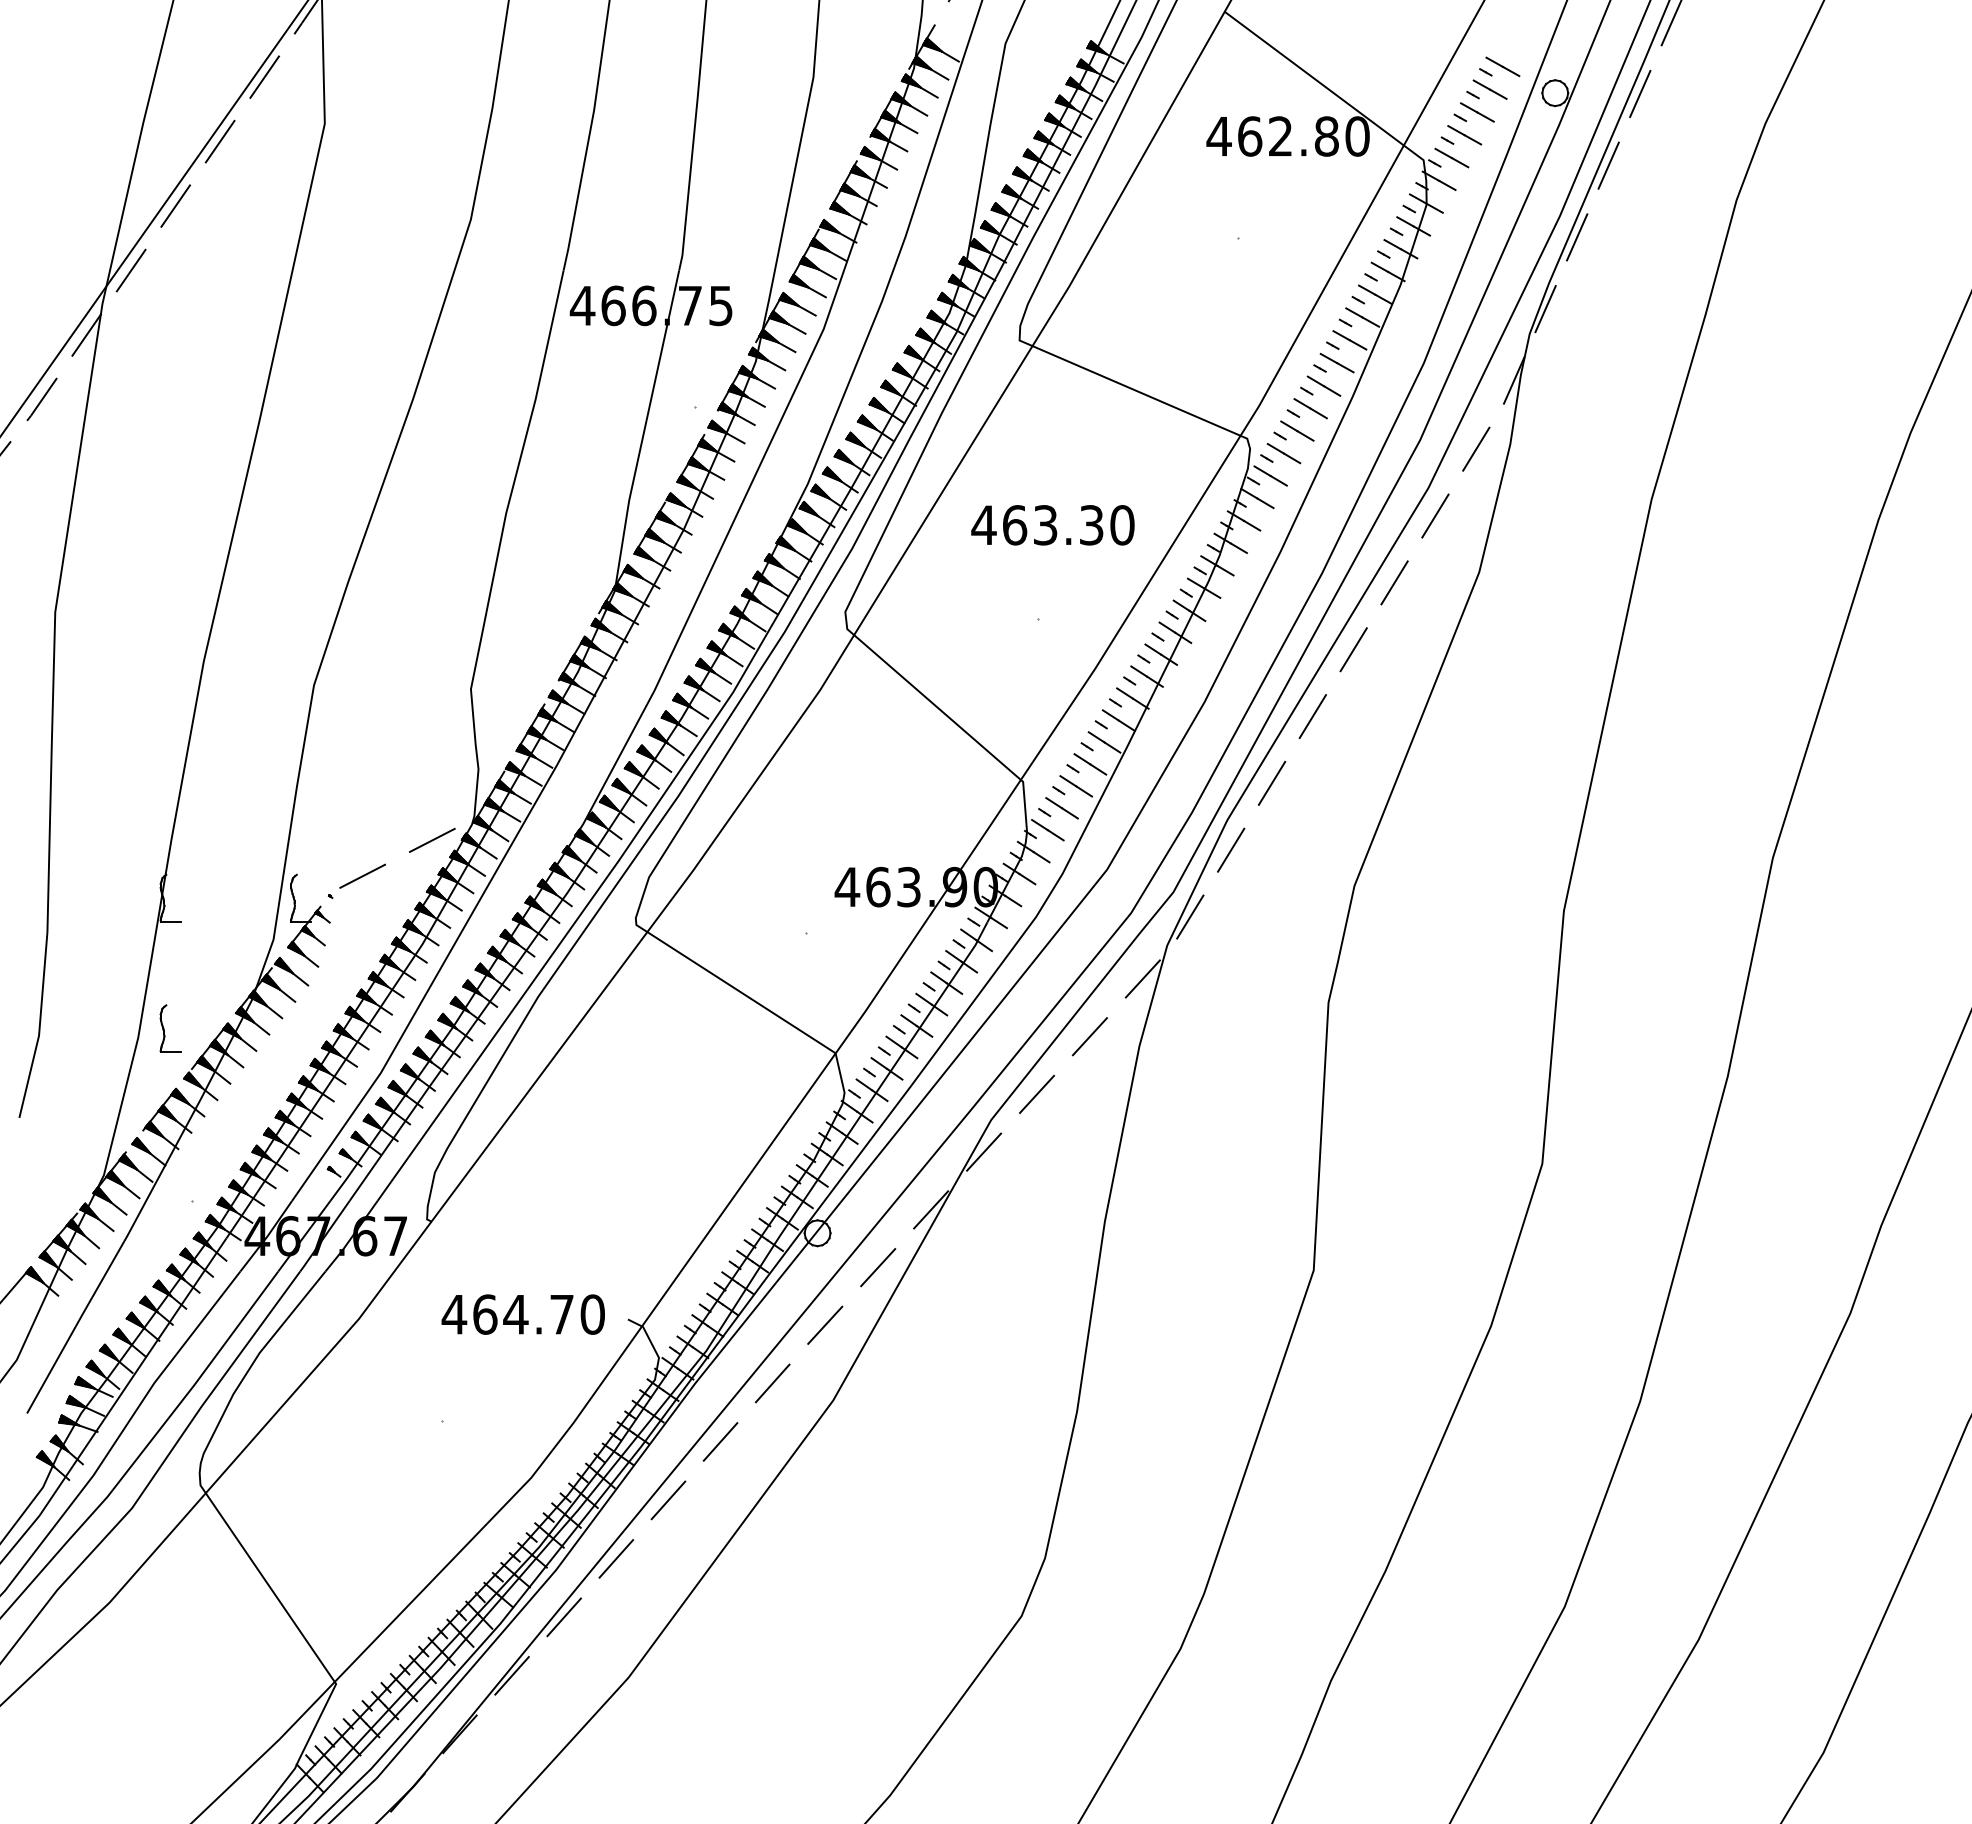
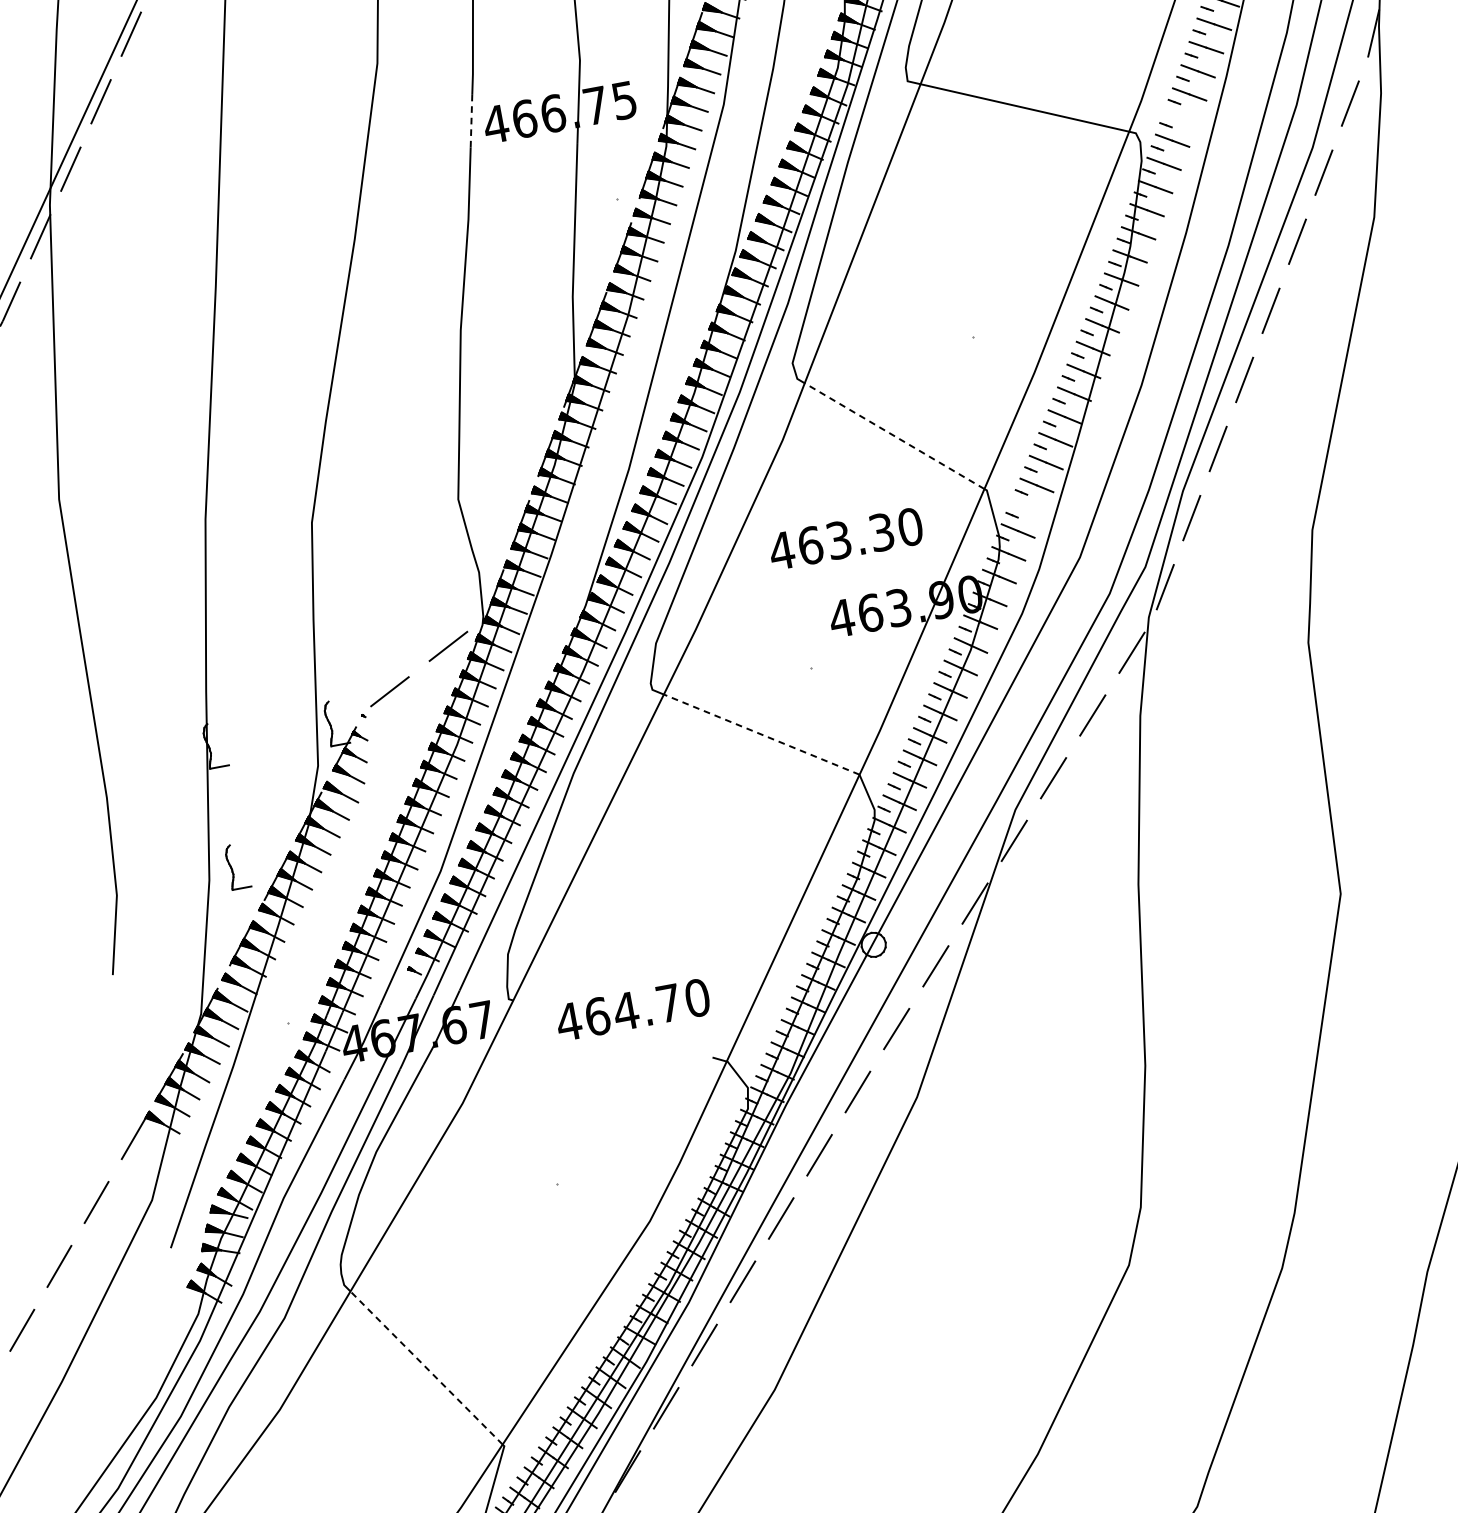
line: (557, 297) -> (471, 120), solid -> dashed
line: (1297, 430) -> (1181, 117), removed
text: (1052, 525) -> (845, 539), moved
line: (937, 707) -> (894, 436), solid -> dashed
line: (1061, 808) -> (1027, 508), removed
line: (742, 993) -> (762, 735), solid -> dashed
text: (522, 1314) -> (632, 1010), moved
line: (270, 1587) -> (426, 1367), solid -> dashed

